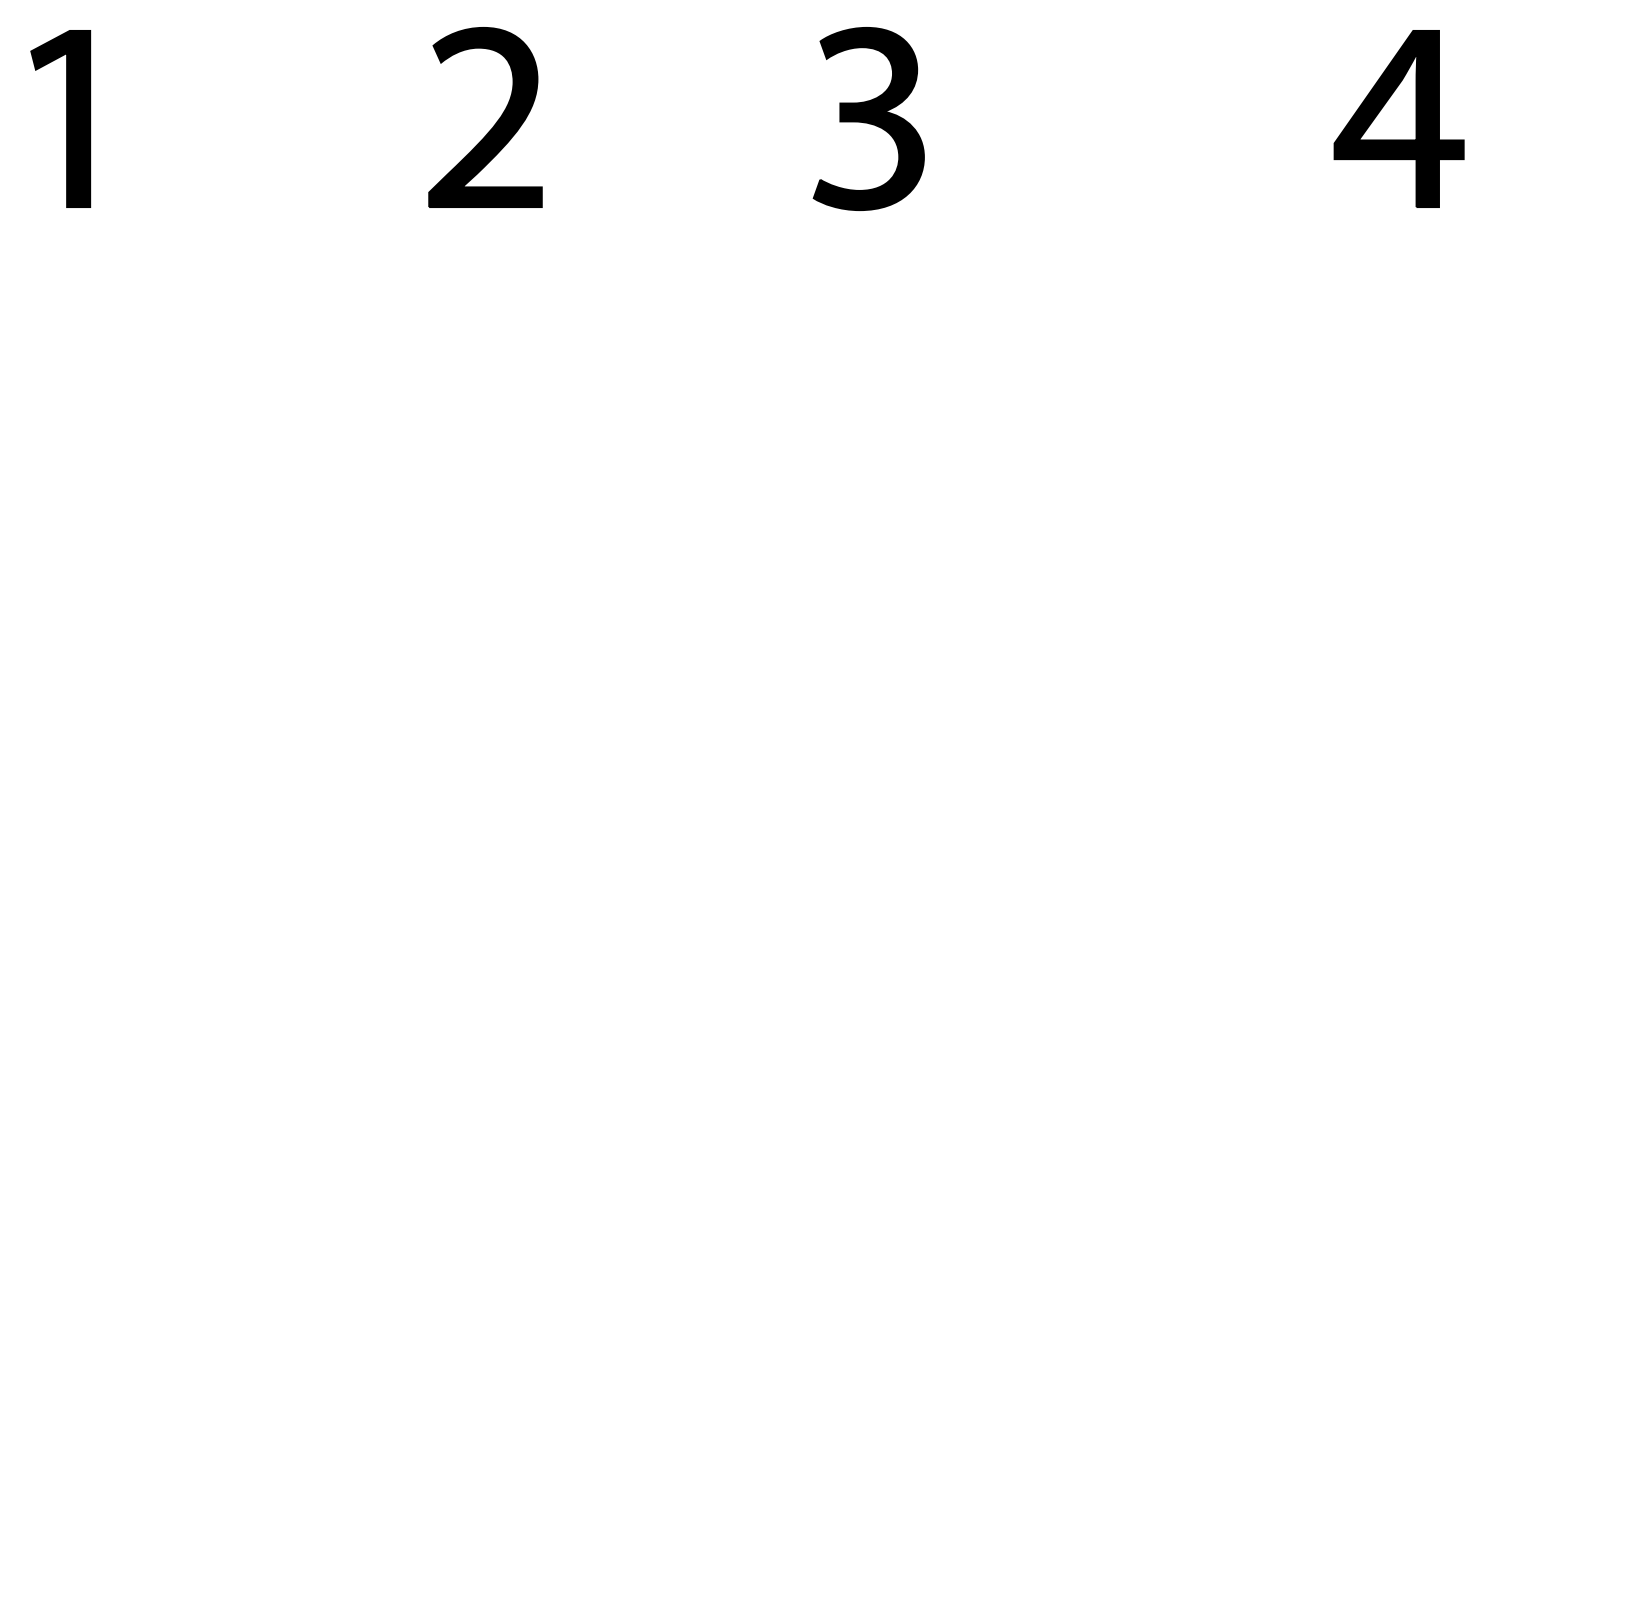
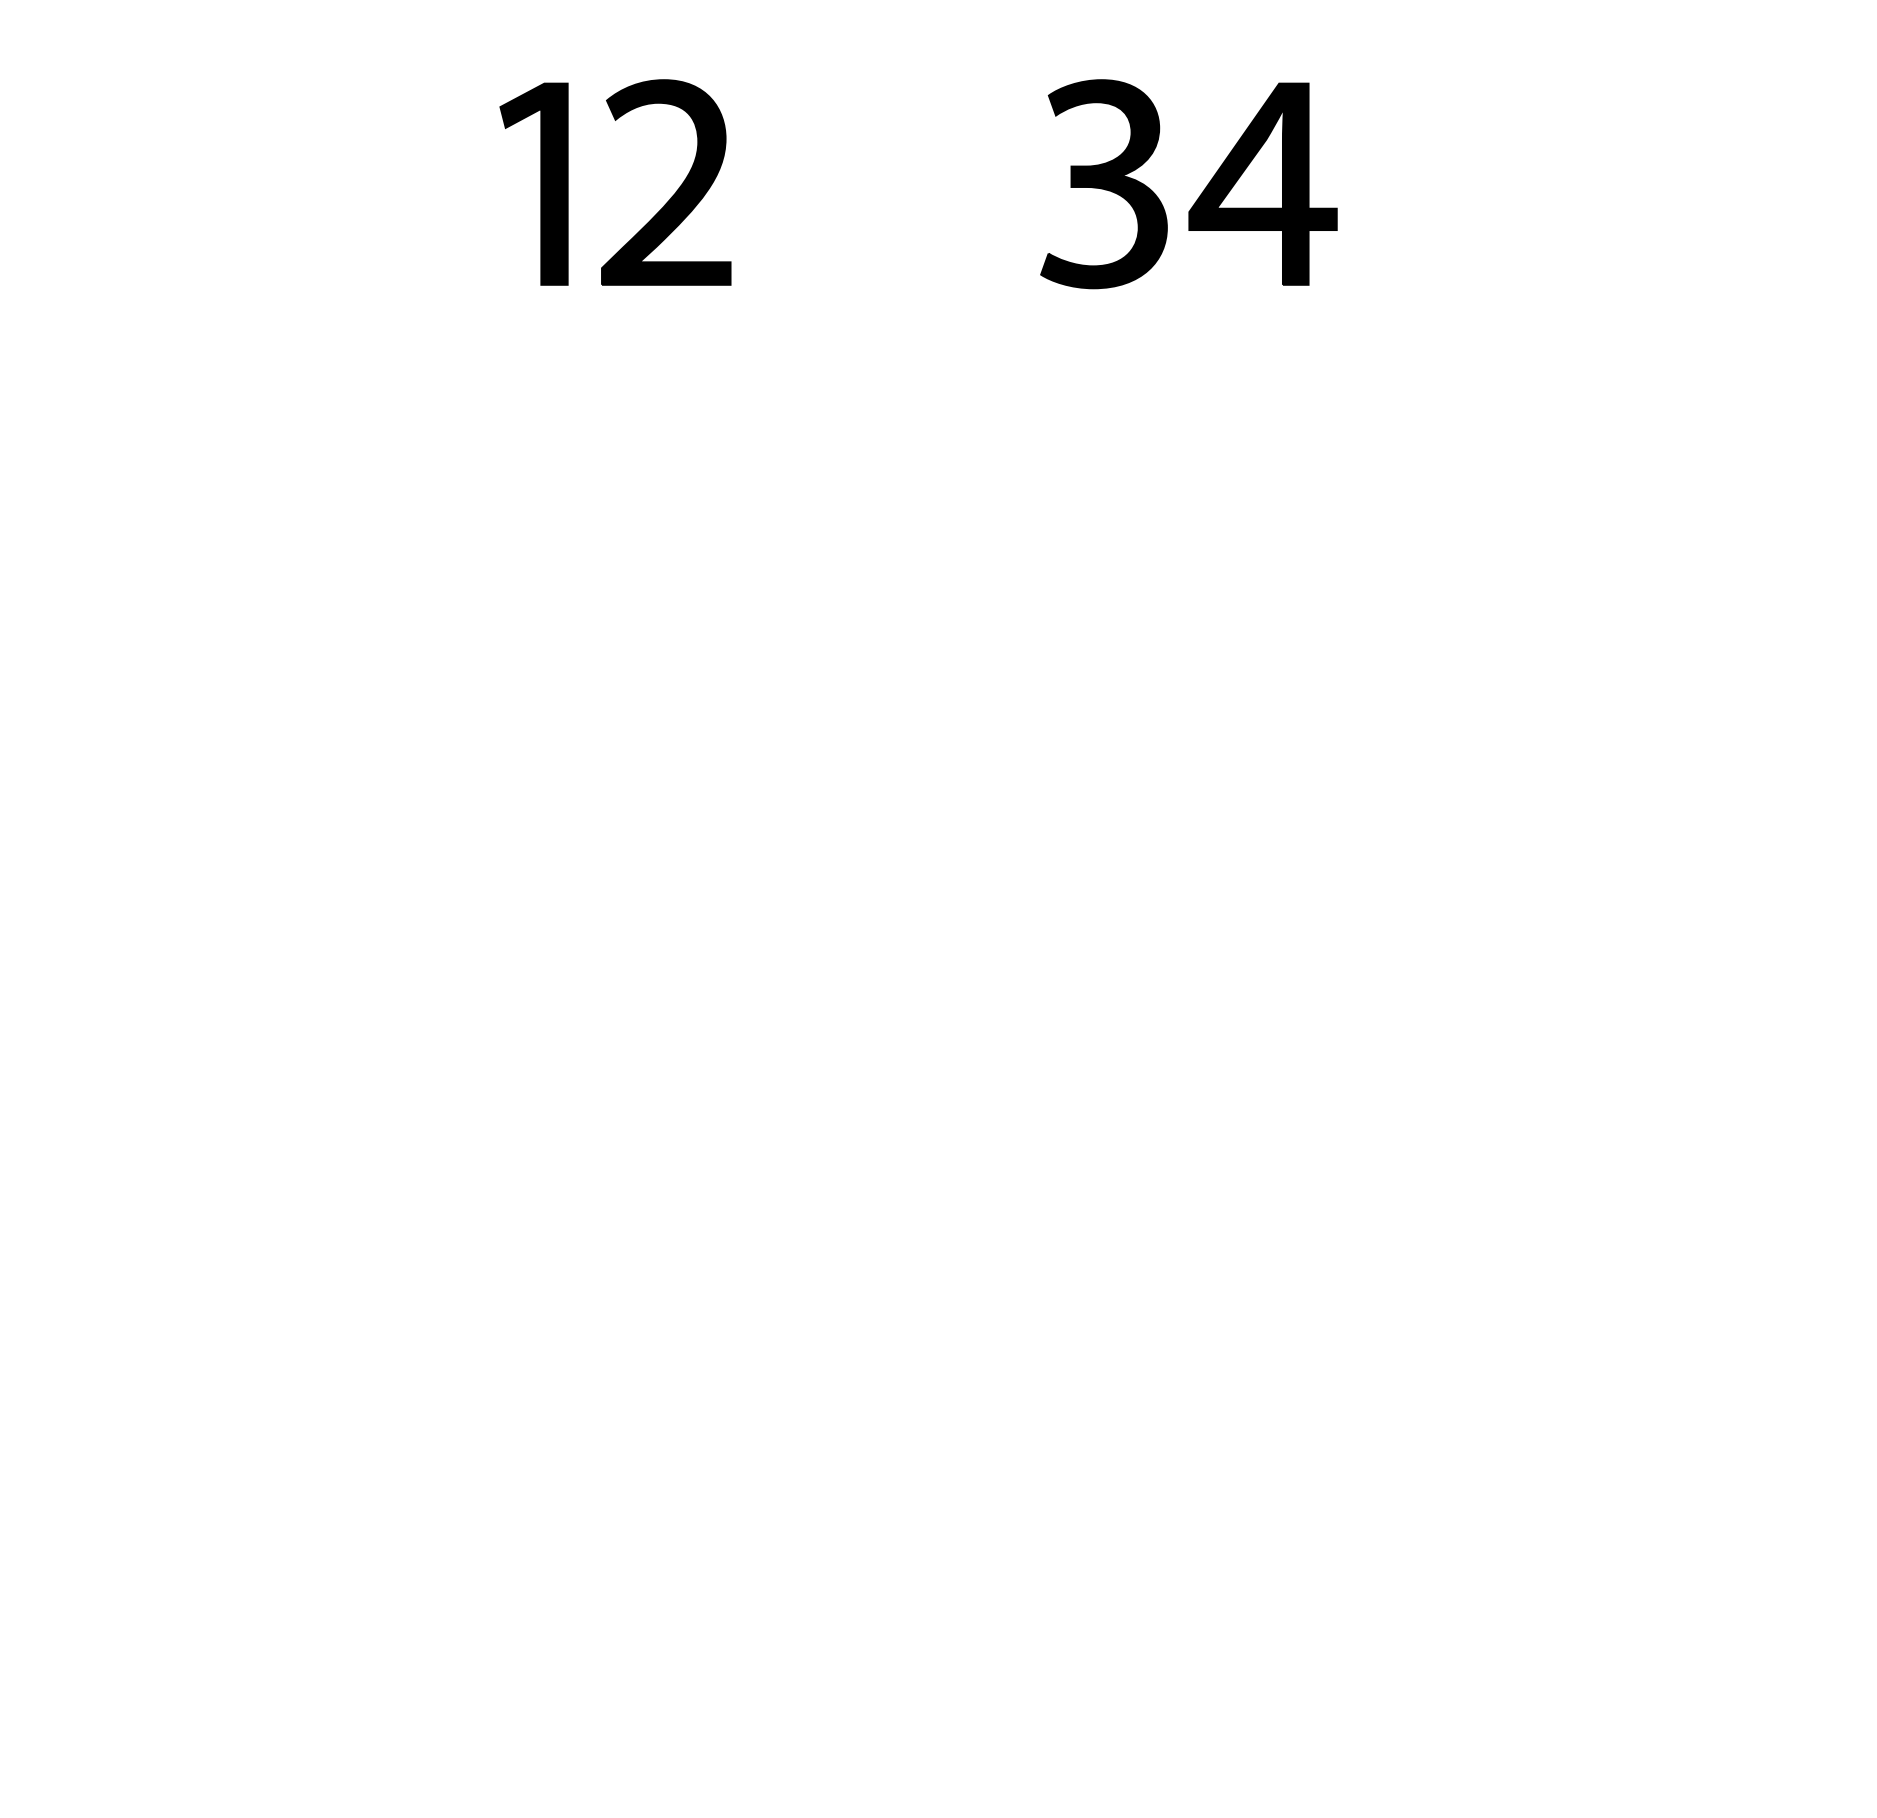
part: (60, 118) -> (533, 183), moved
part: (1398, 118) -> (1262, 183), moved

